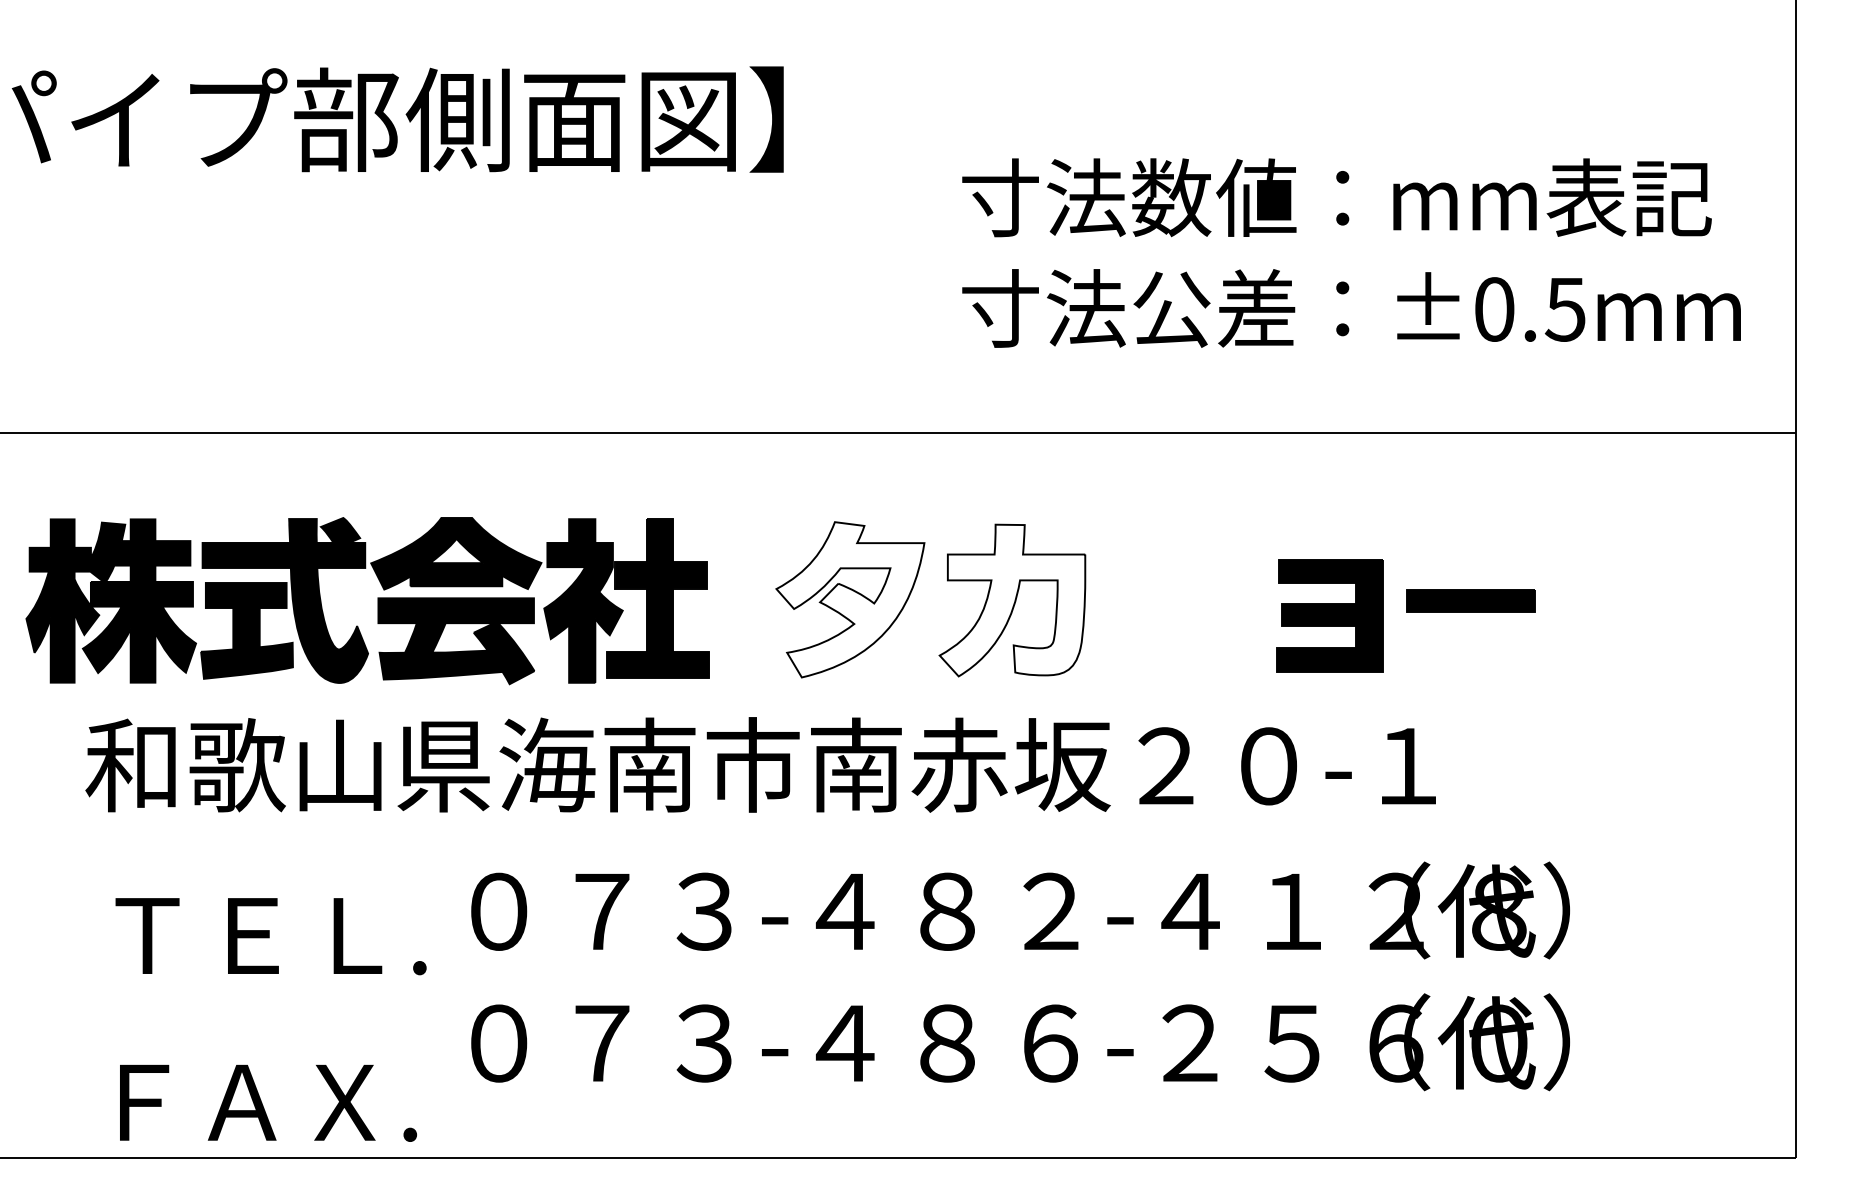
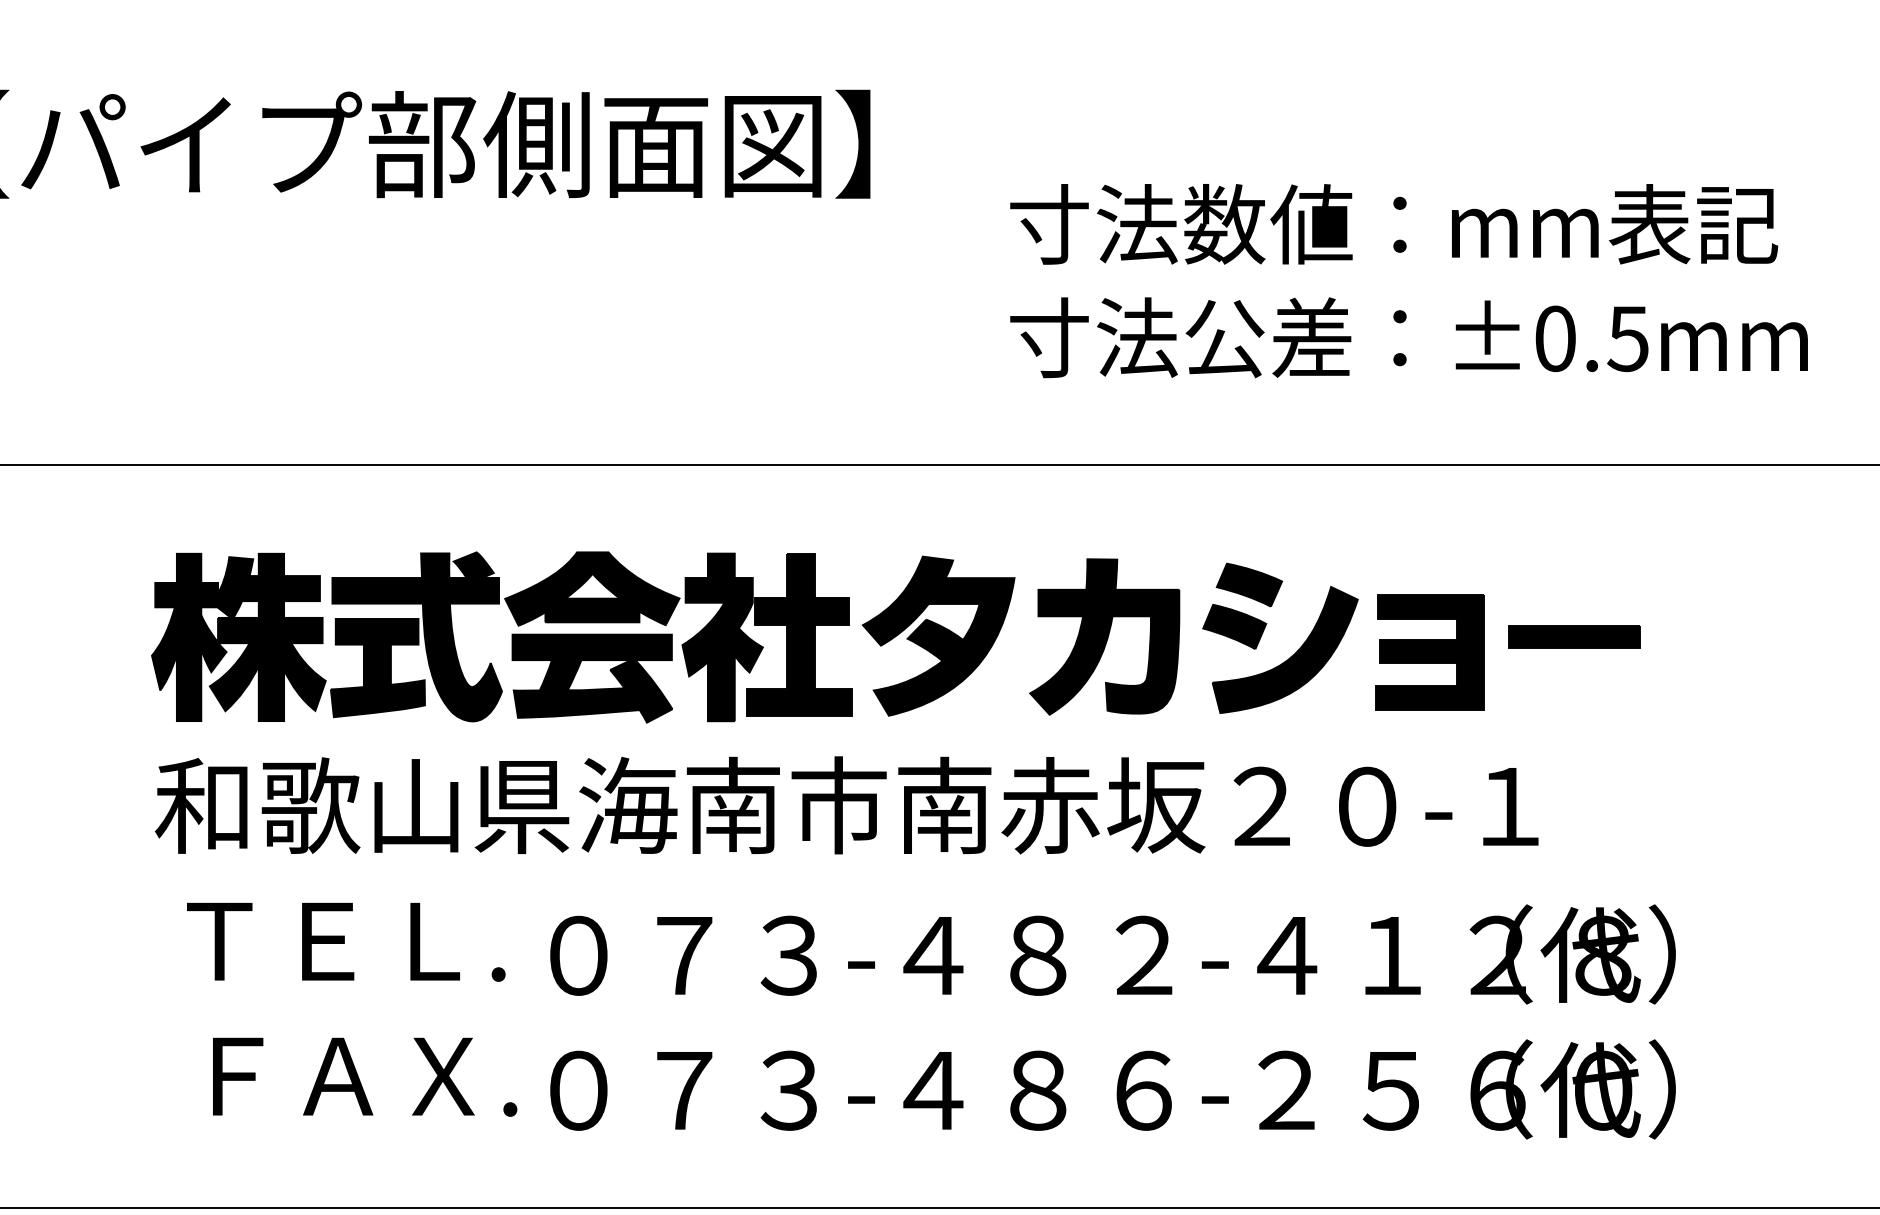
text: (1336, 197) -> (1393, 224), moved
text: (1351, 308) -> (1408, 337), moved
part: (1168, 594) -> (1264, 630), added
fill: (850, 599) -> (938, 635), added
fill: (1012, 600) -> (1104, 636), added
part: (377, 601) -> (511, 637), moved
text: (270, 936) -> (345, 942), moved
text: (268, 1102) -> (365, 1076), moved

